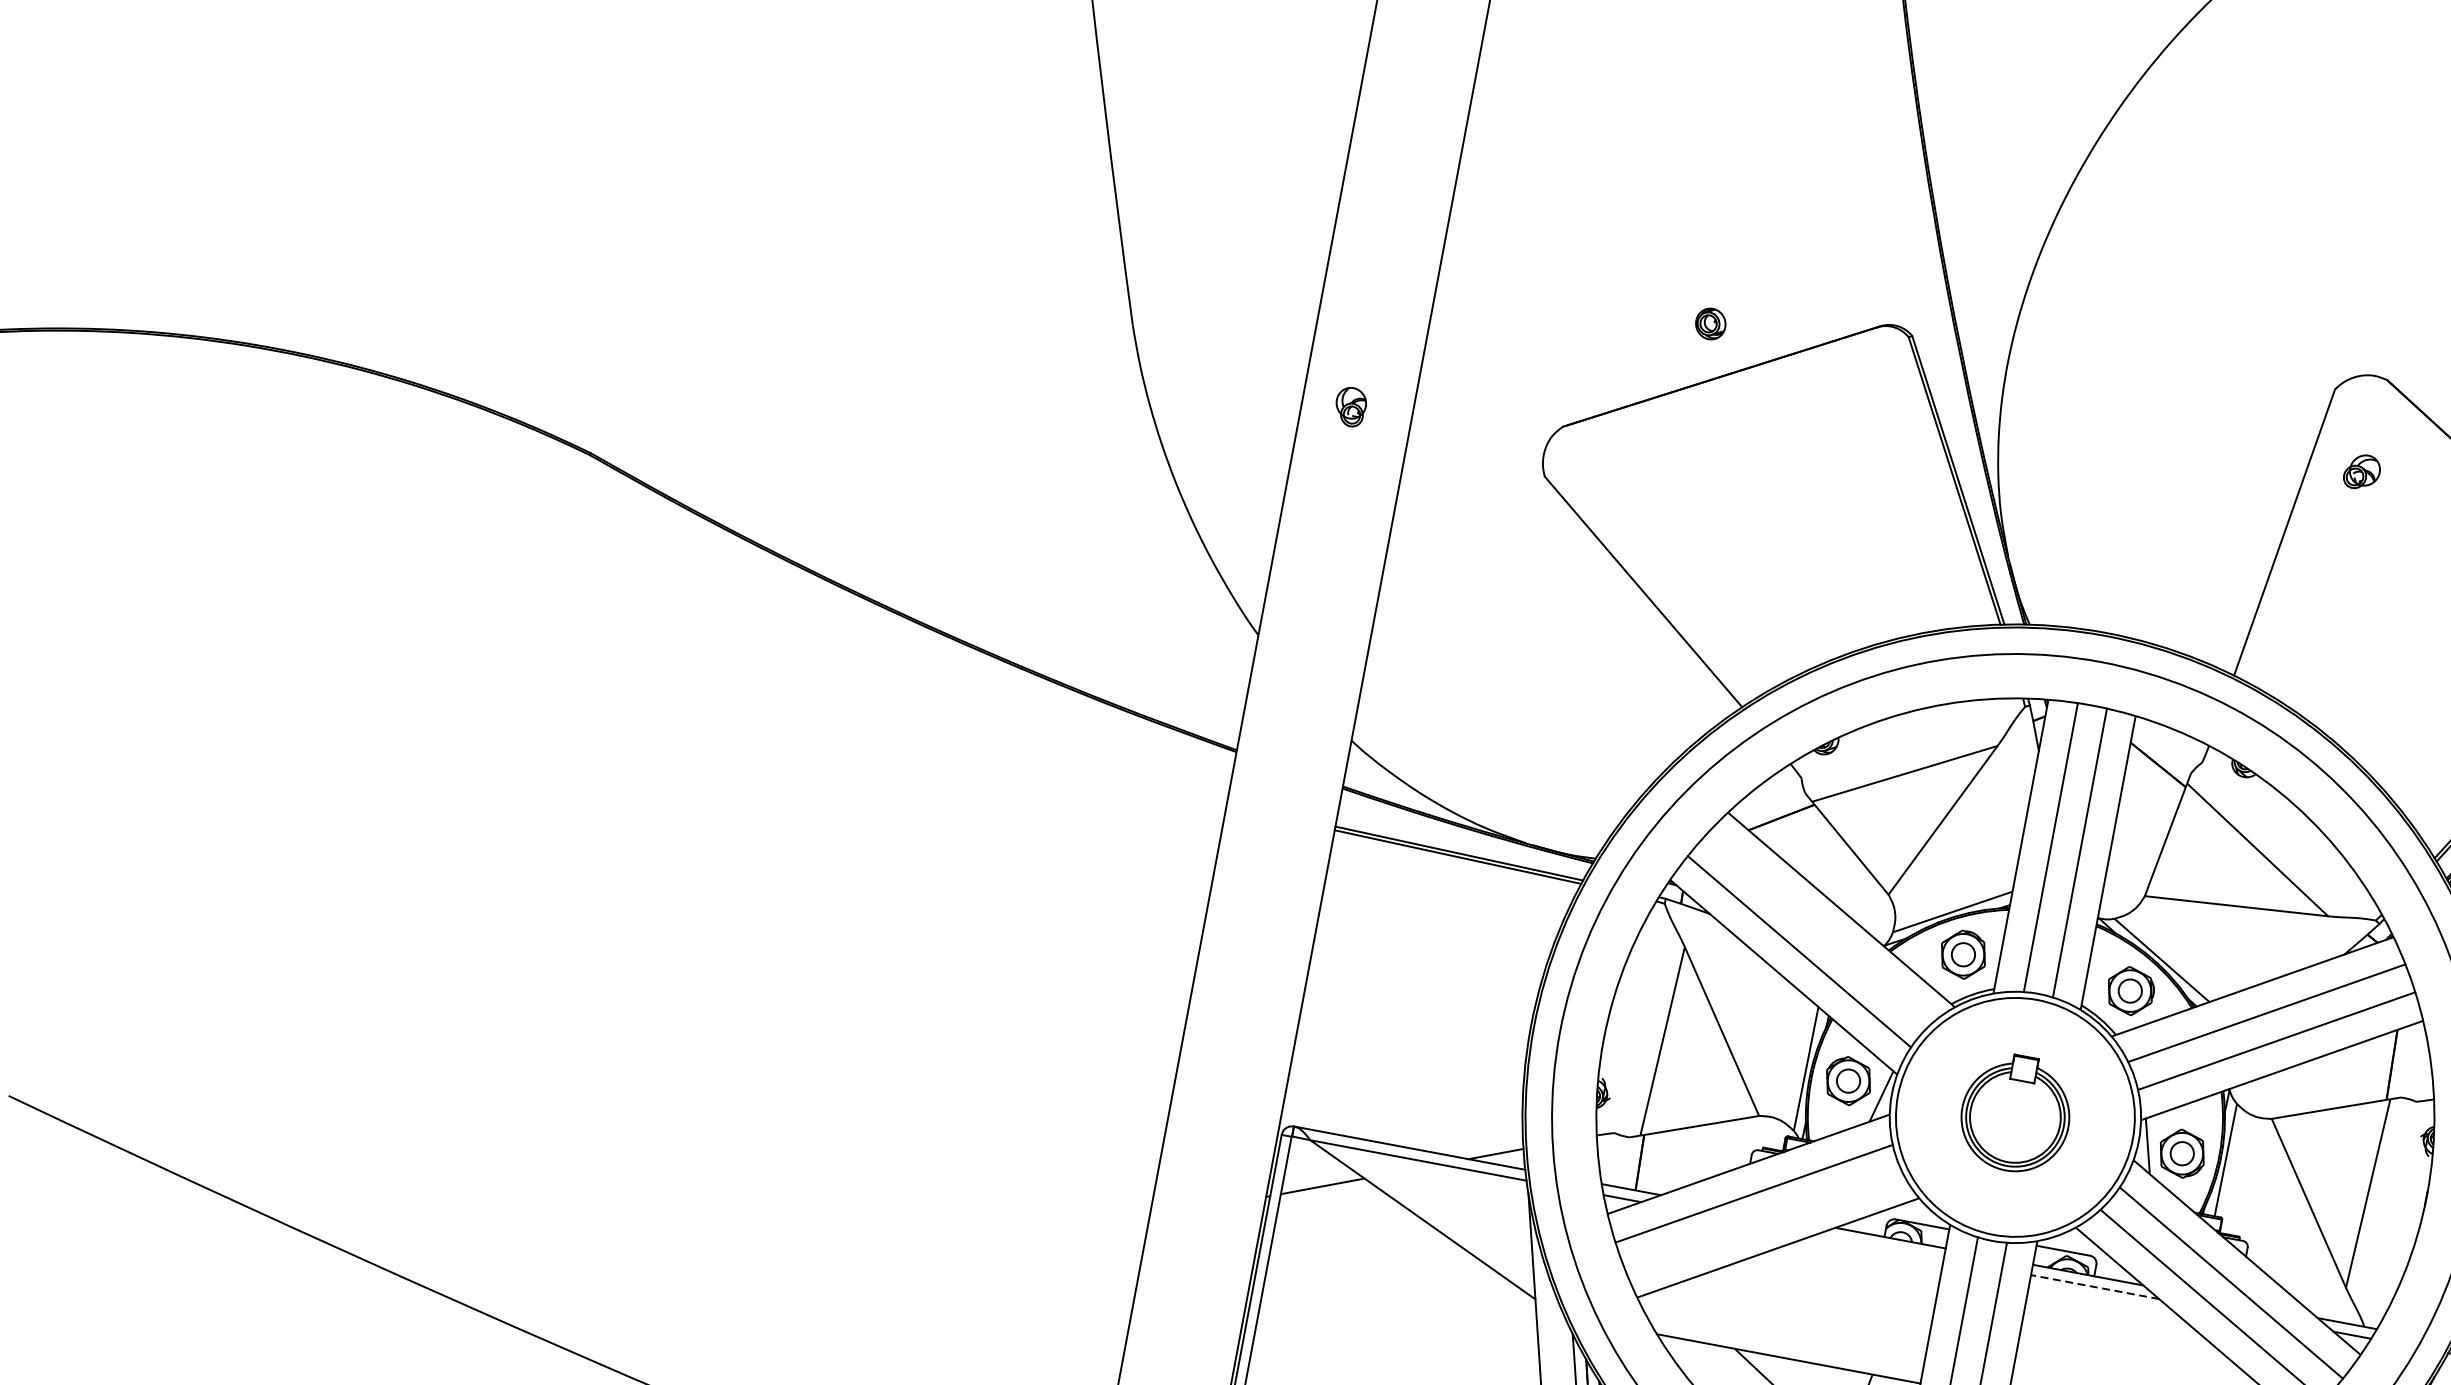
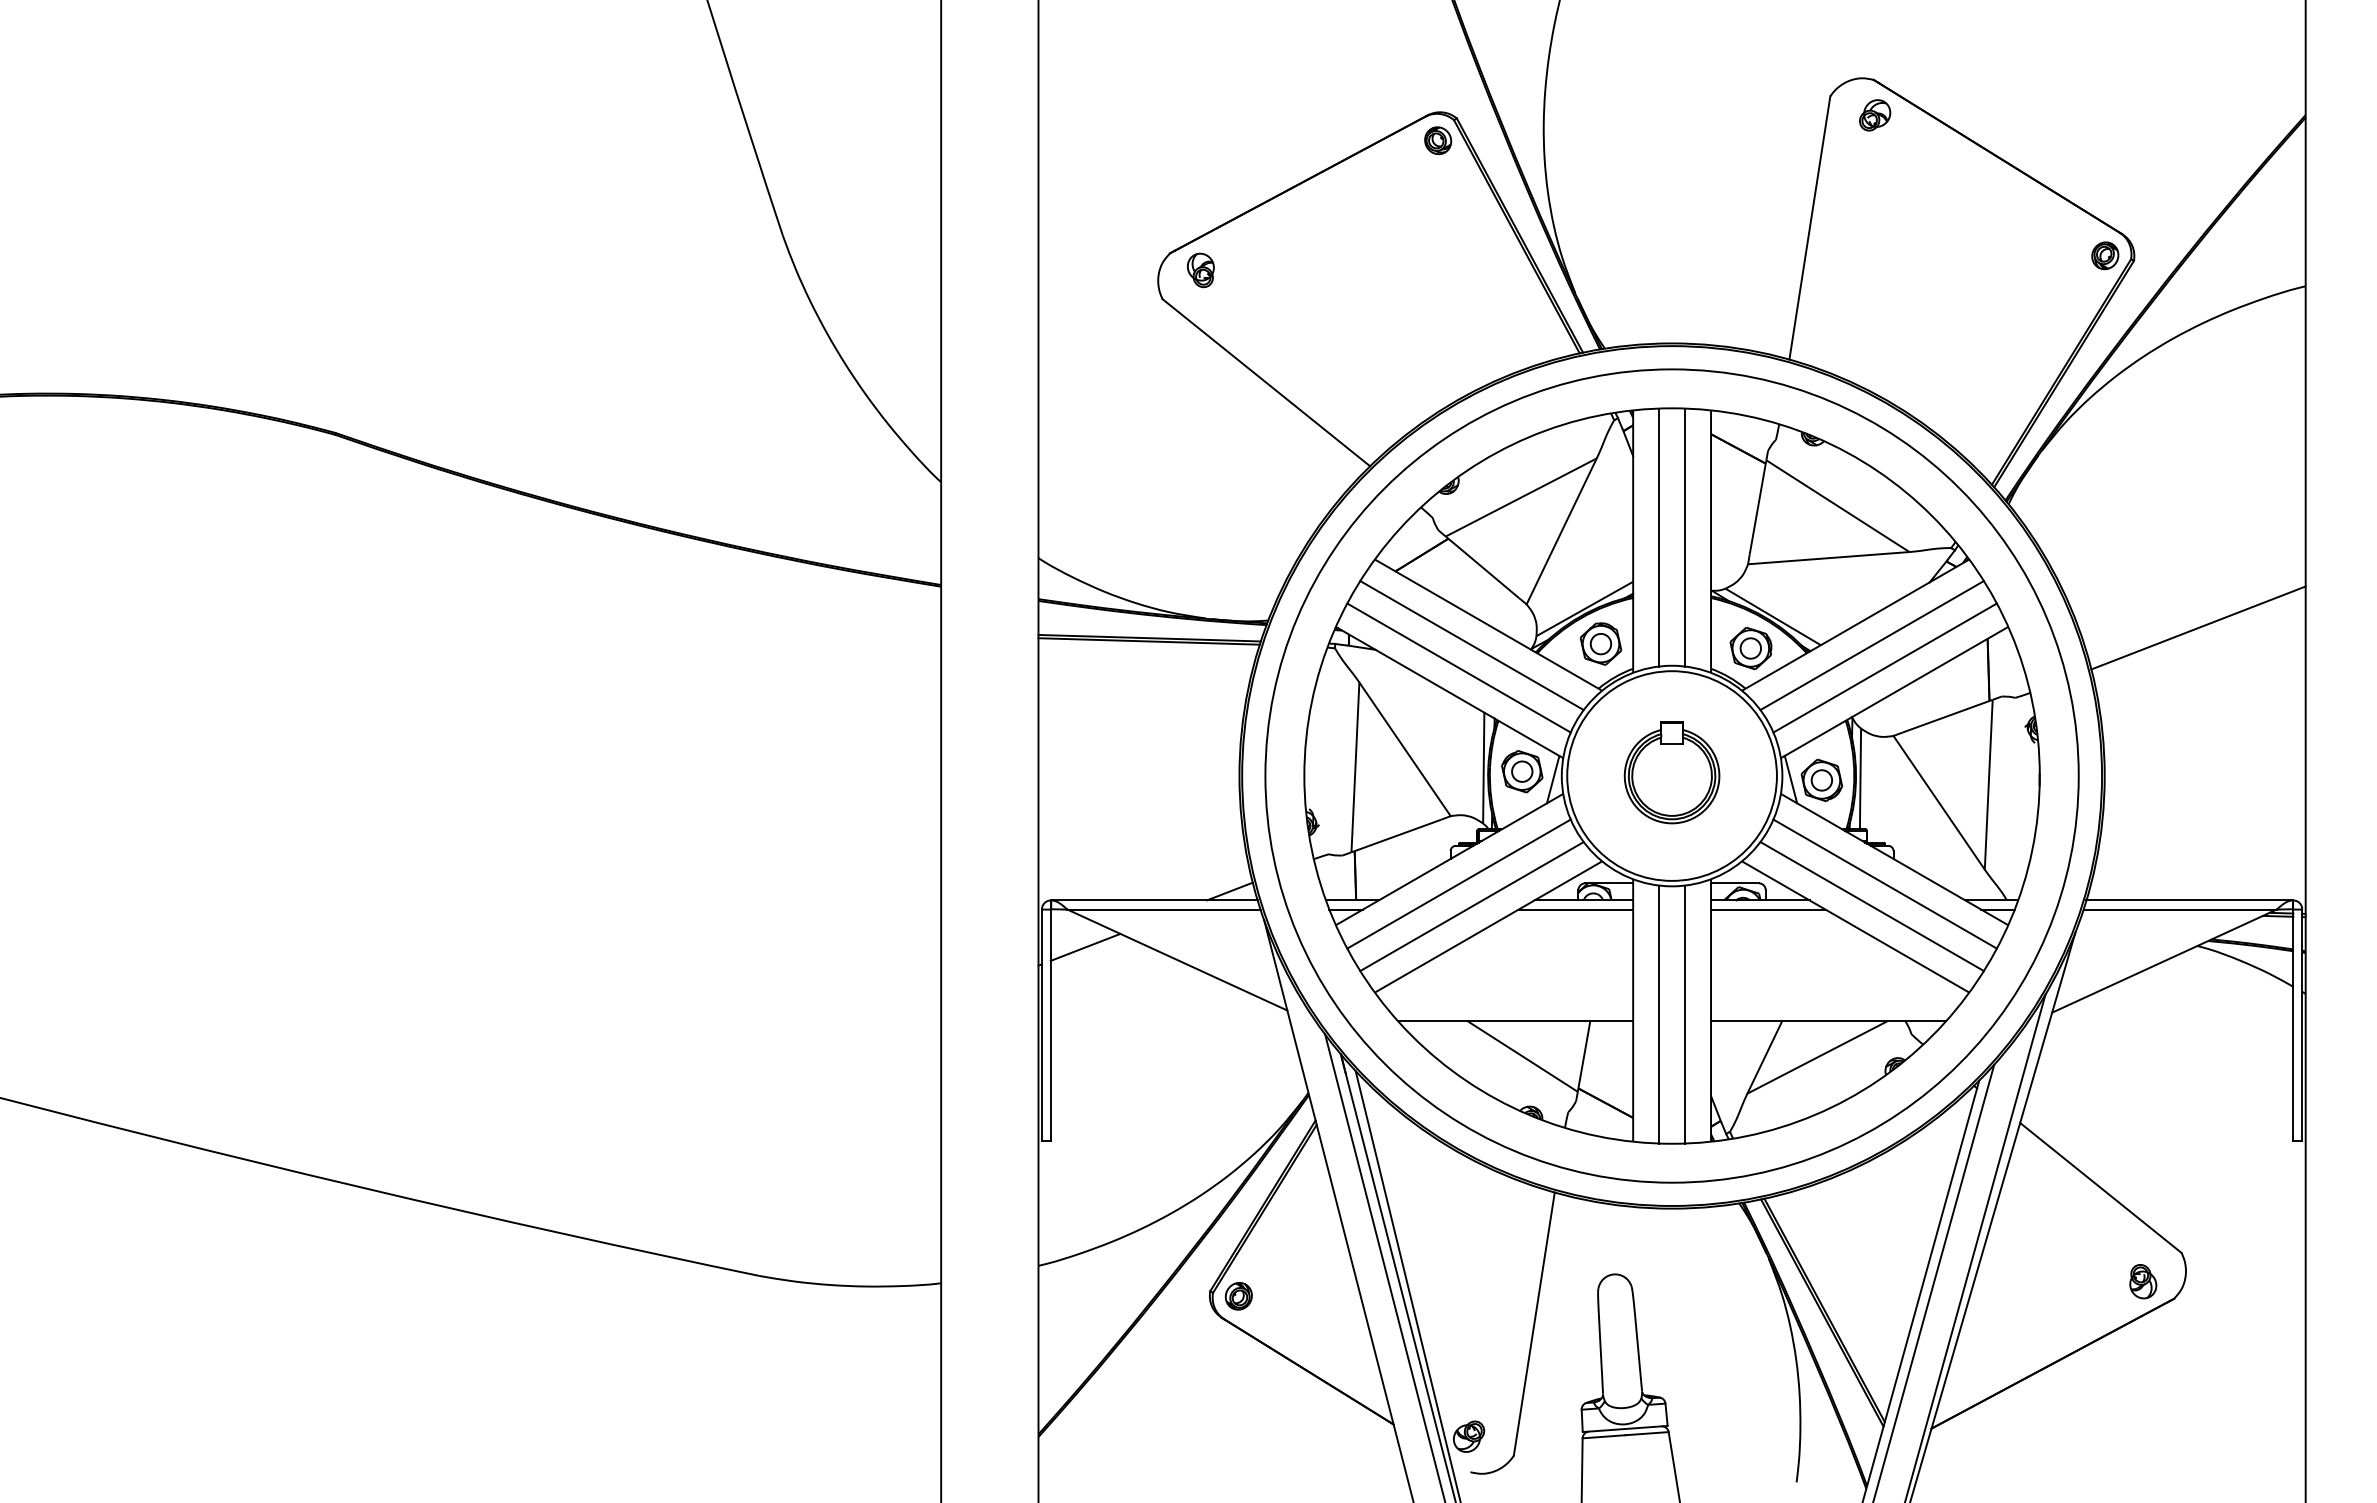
part: (1711, 323) -> (1438, 140), moved
part: (1350, 406) -> (1200, 270), moved
part: (2362, 472) -> (1875, 115), moved
line: (1818, 929) -> (1471, 645), added
line: (1763, 1221) -> (1471, 906), added
line: (1879, 1246) -> (1575, 909), added
line: (2094, 1286) -> (1767, 909), dashed -> solid

